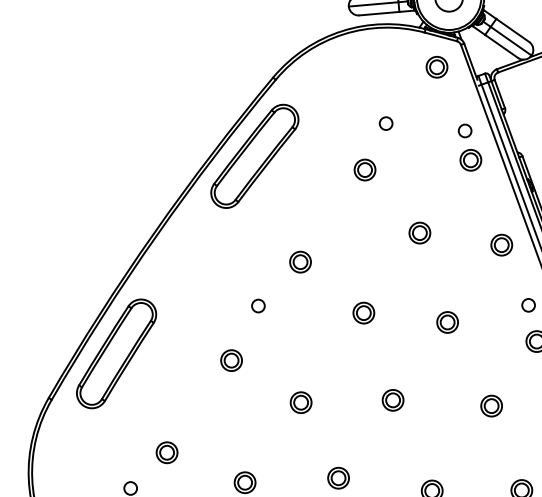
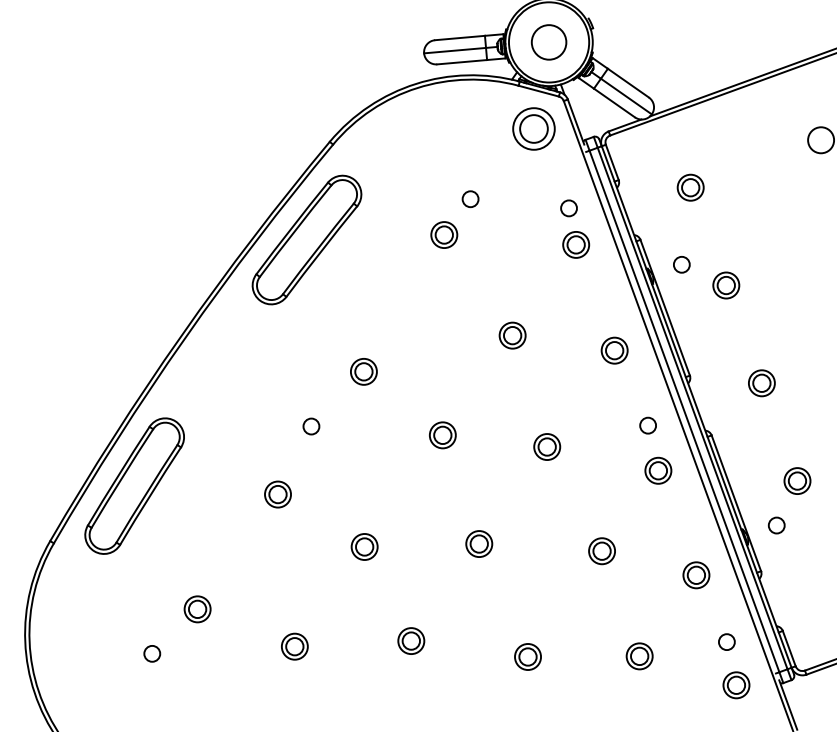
part: (436, 66) -> (533, 128), size x1.6
part: (365, 169) -> (444, 234), moved

